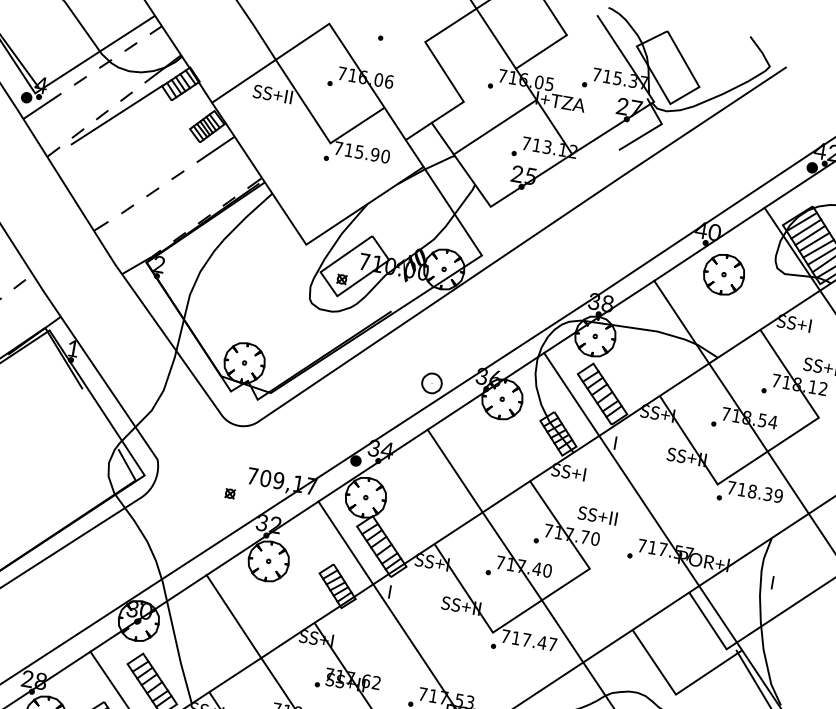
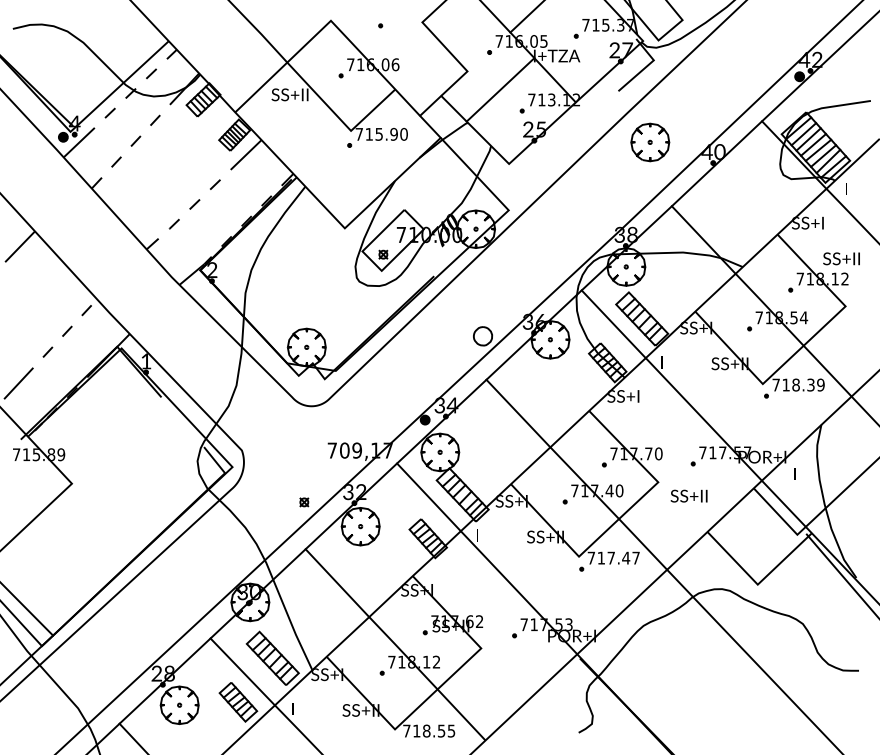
line: (117, 114) -> (149, 138), removed
part: (724, 274) -> (650, 142), moved
part: (230, 493) -> (304, 502), moved
text: (597, 515) -> (688, 495), moved
text: (771, 582) -> (794, 473), moved

